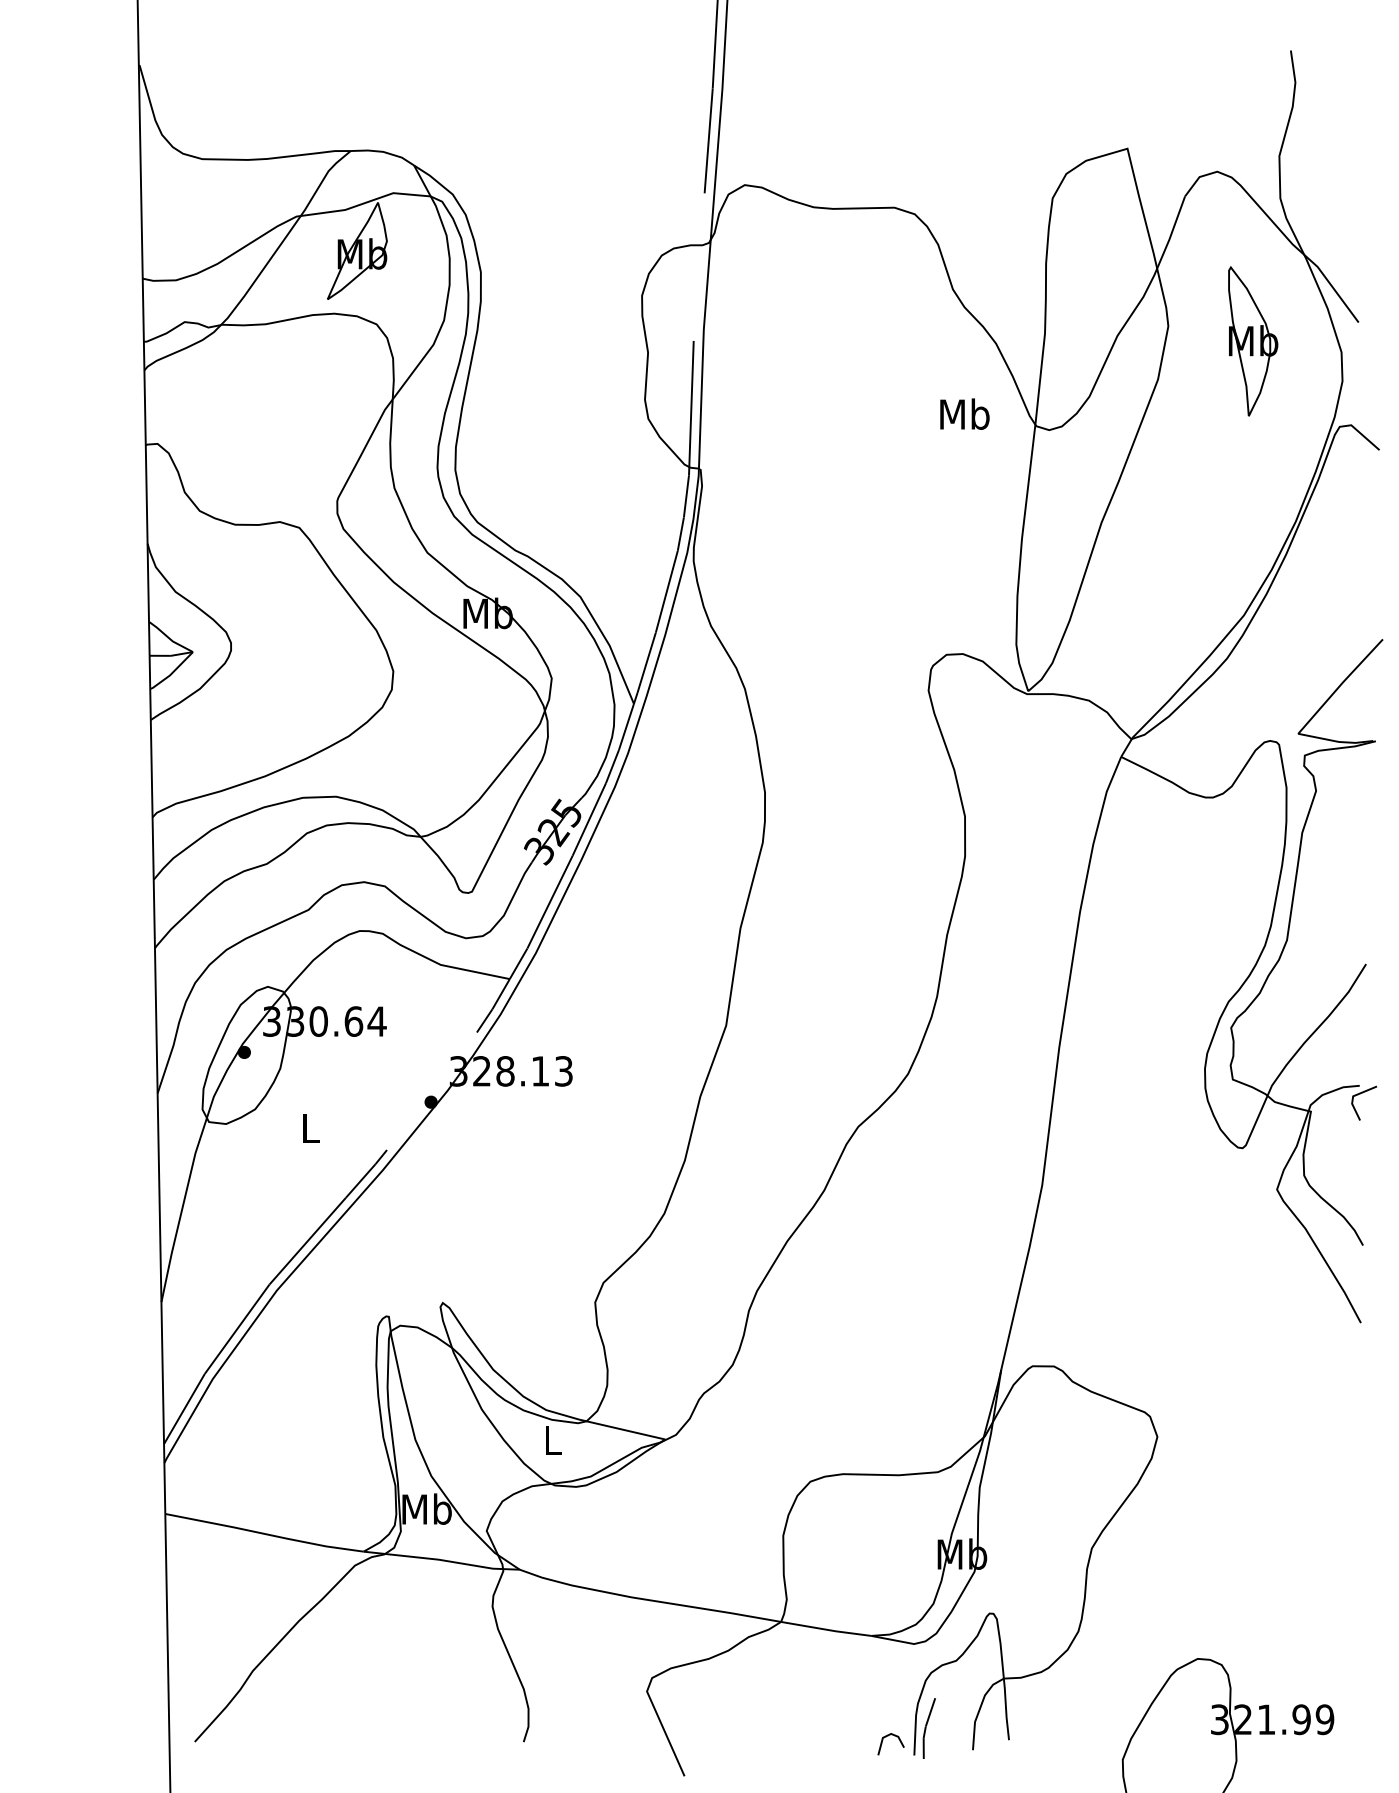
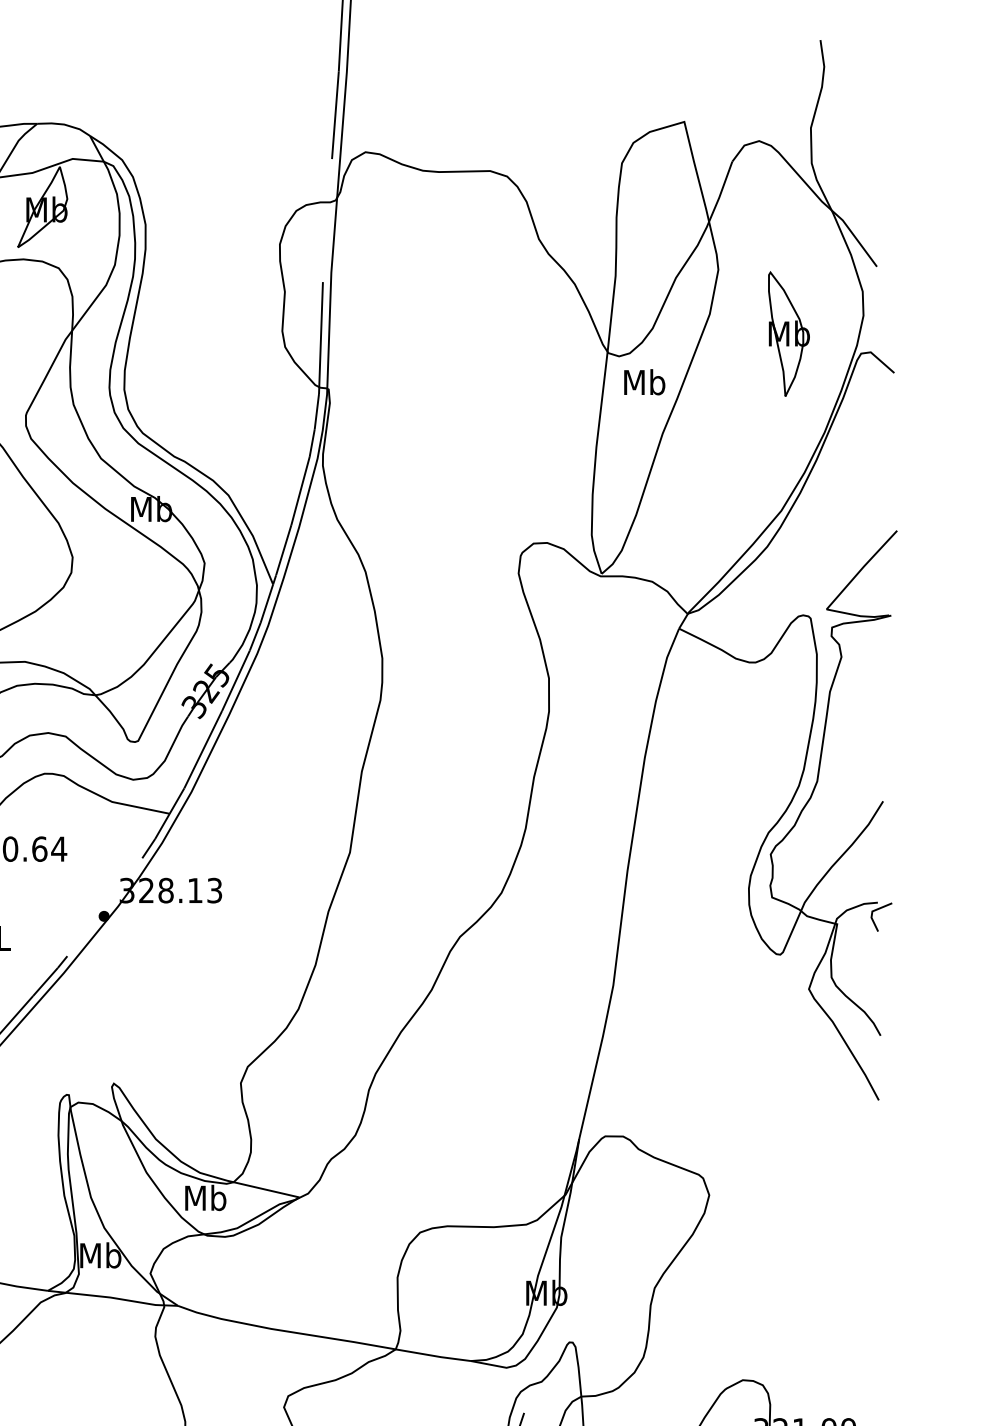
part: (1253, 341) -> (789, 334), moved
text: (964, 413) -> (644, 381), moved
text: (552, 1439) -> (205, 1197), L -> Mb

